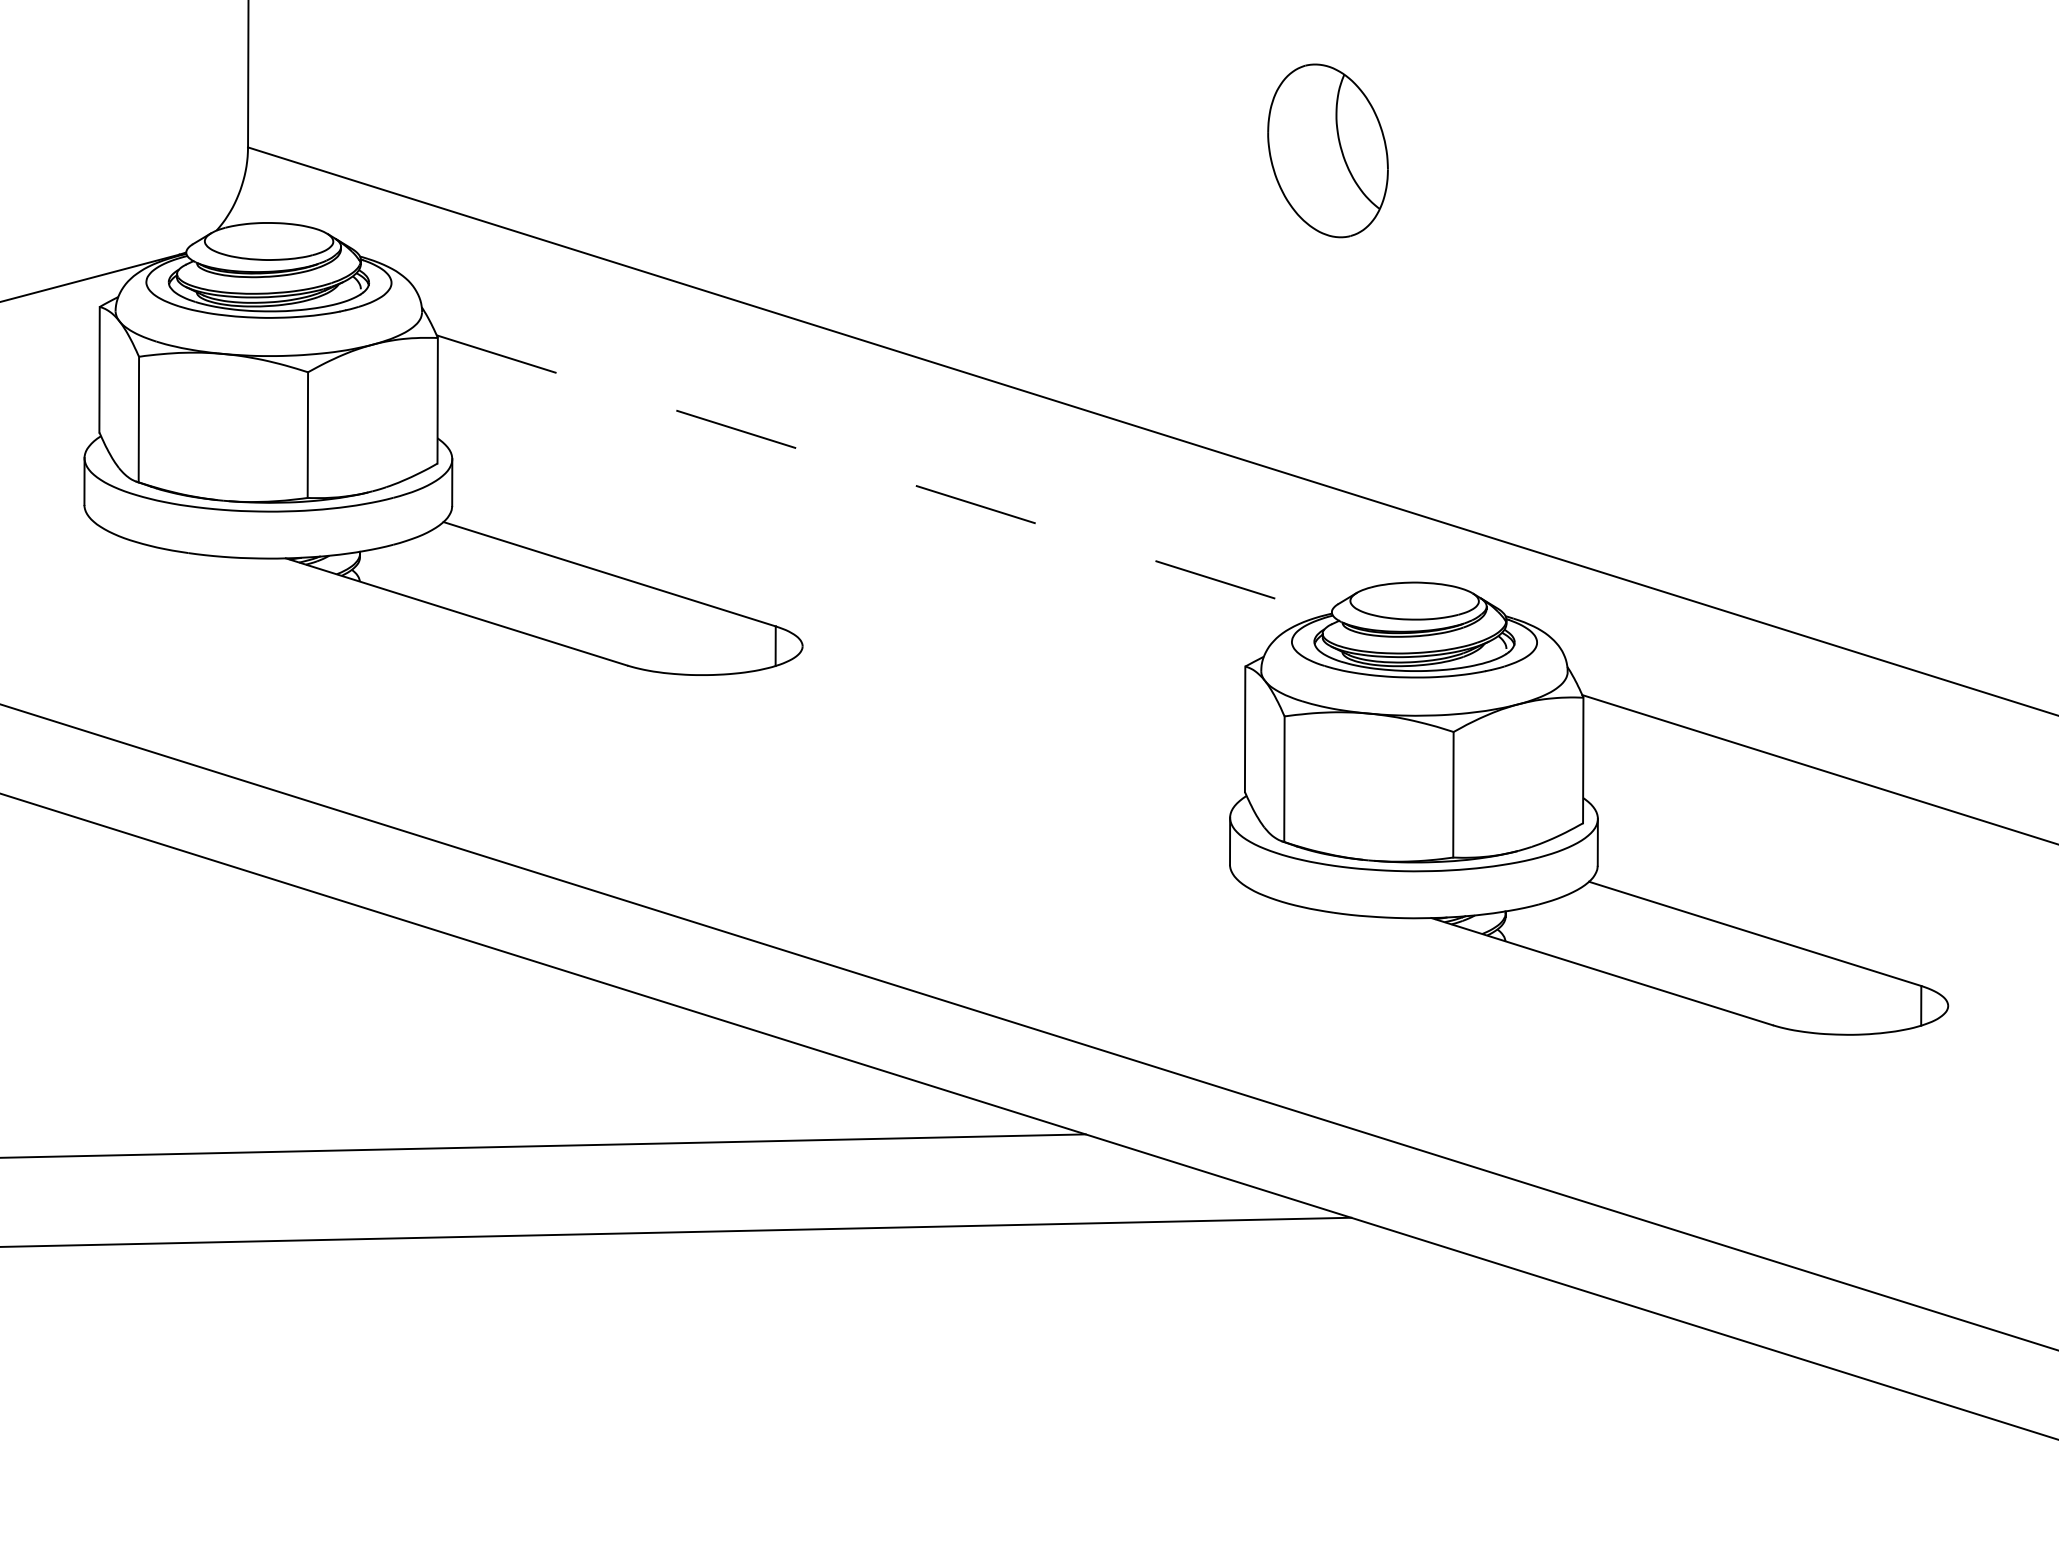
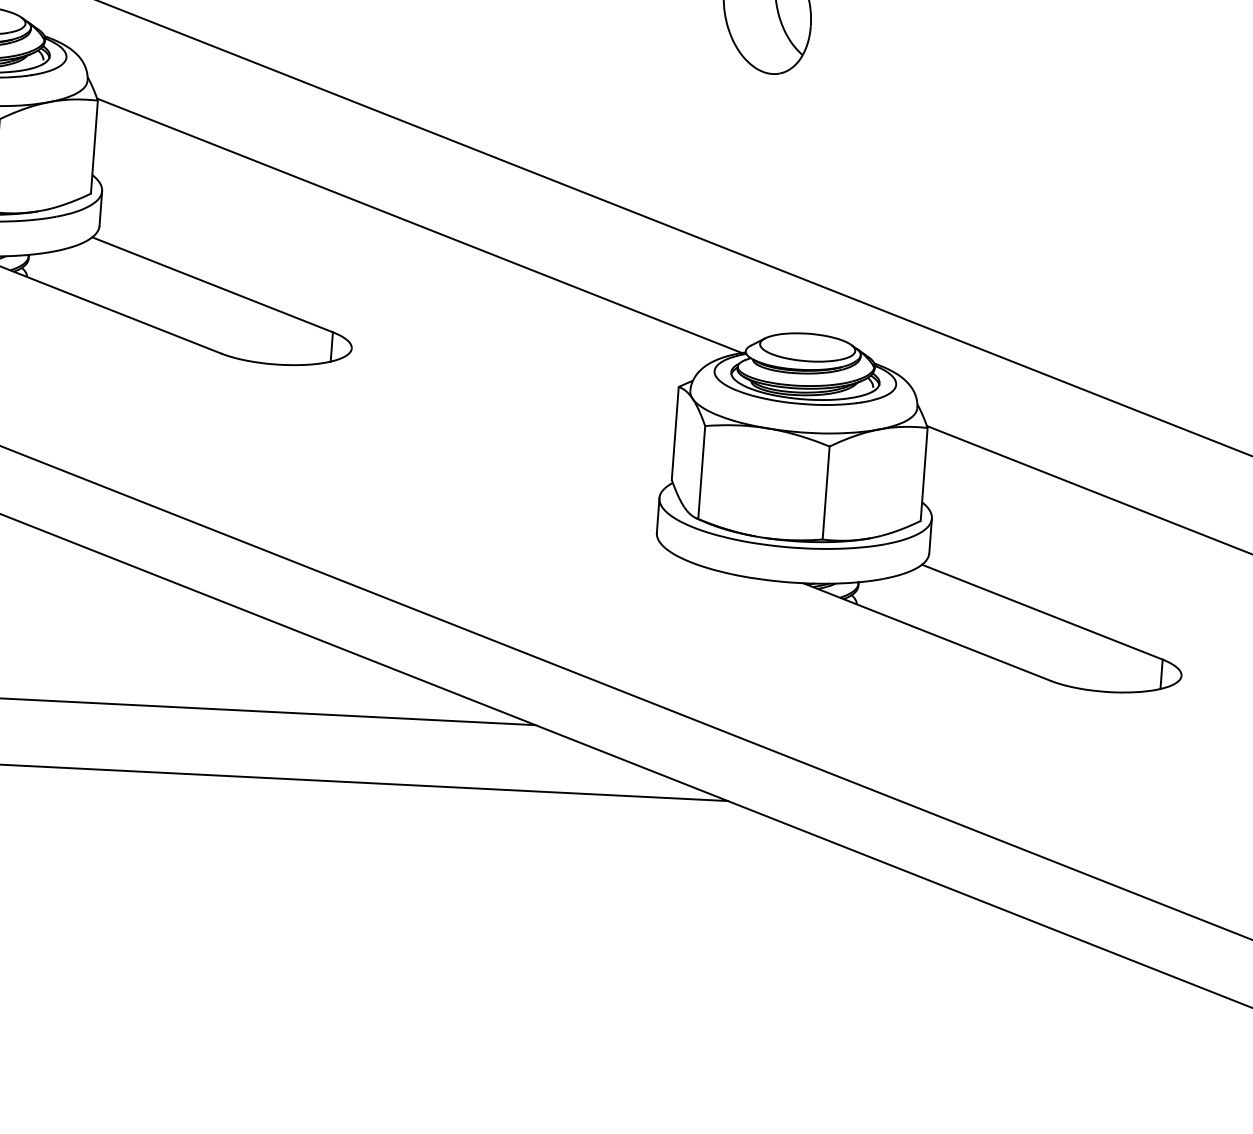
line: (881, 475) -> (419, 226), dashed -> solid

